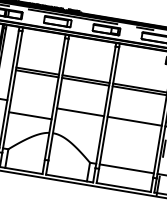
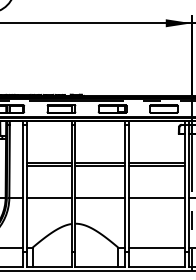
line: (30, 115) -> (49, 197), moved

